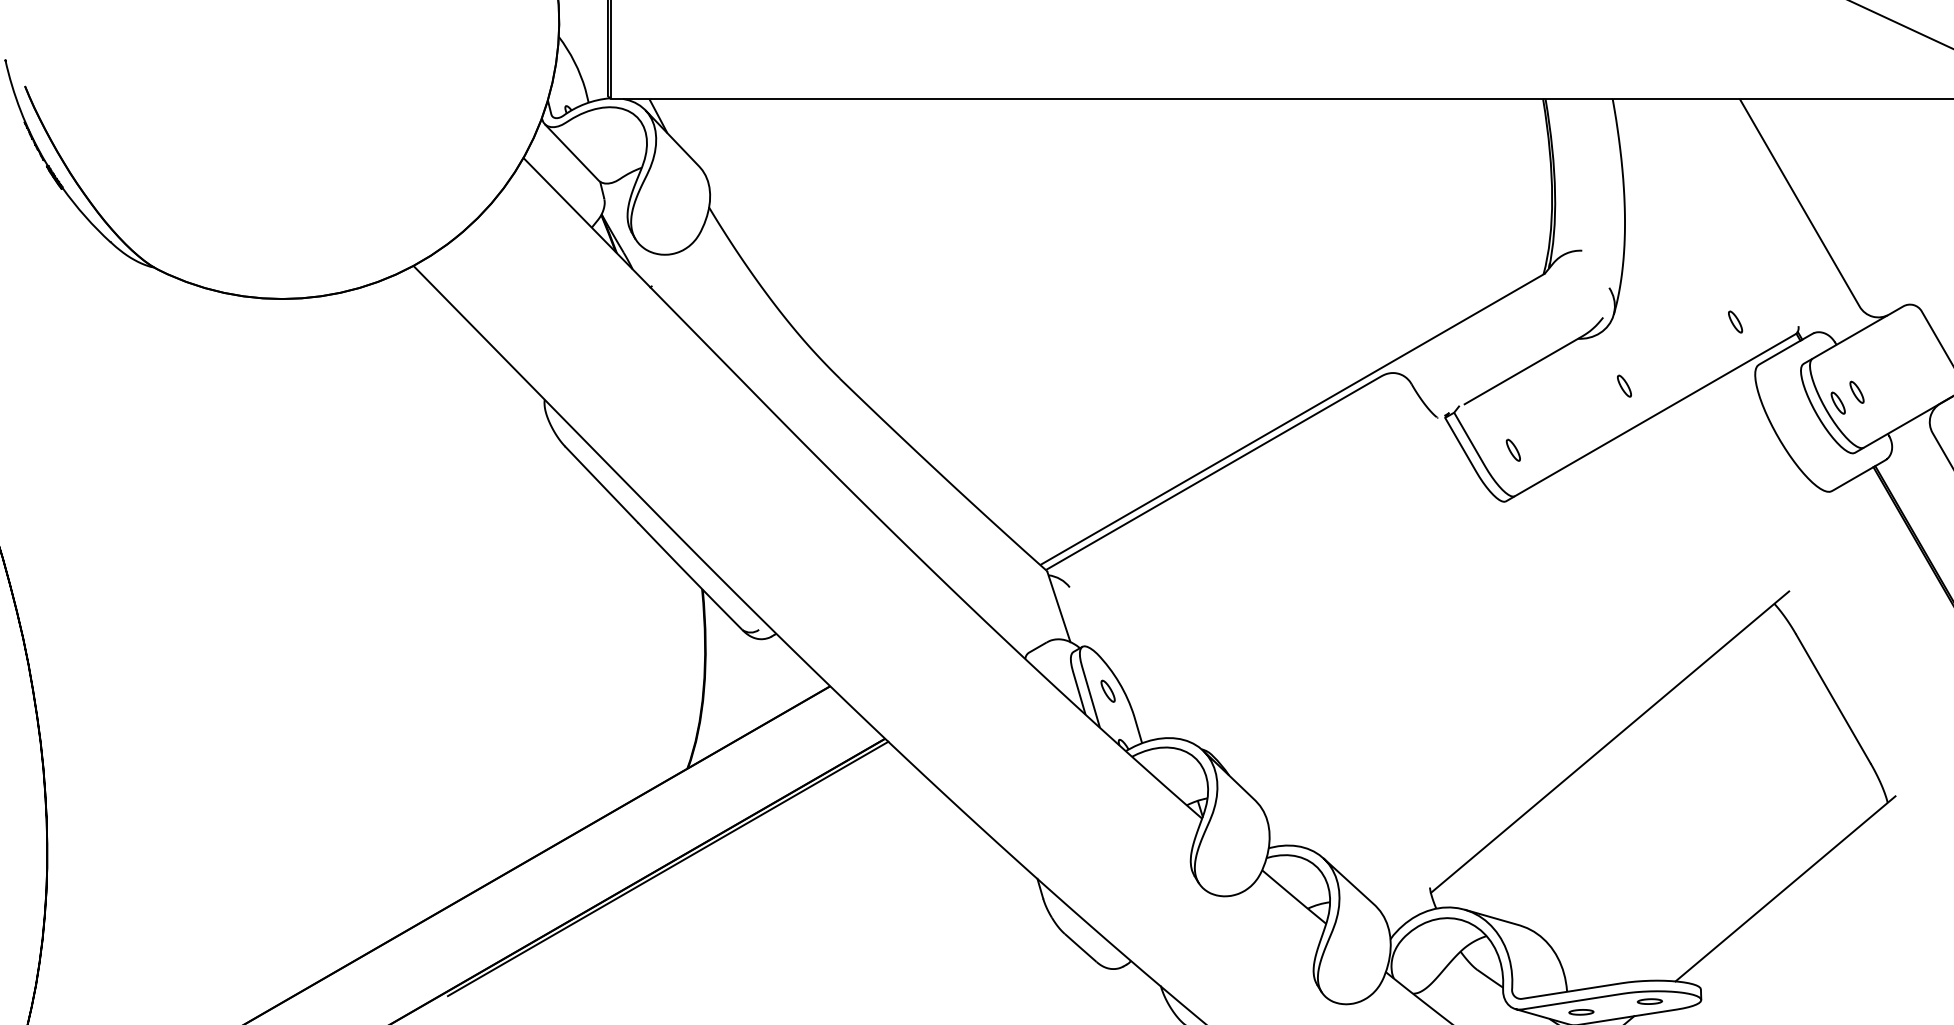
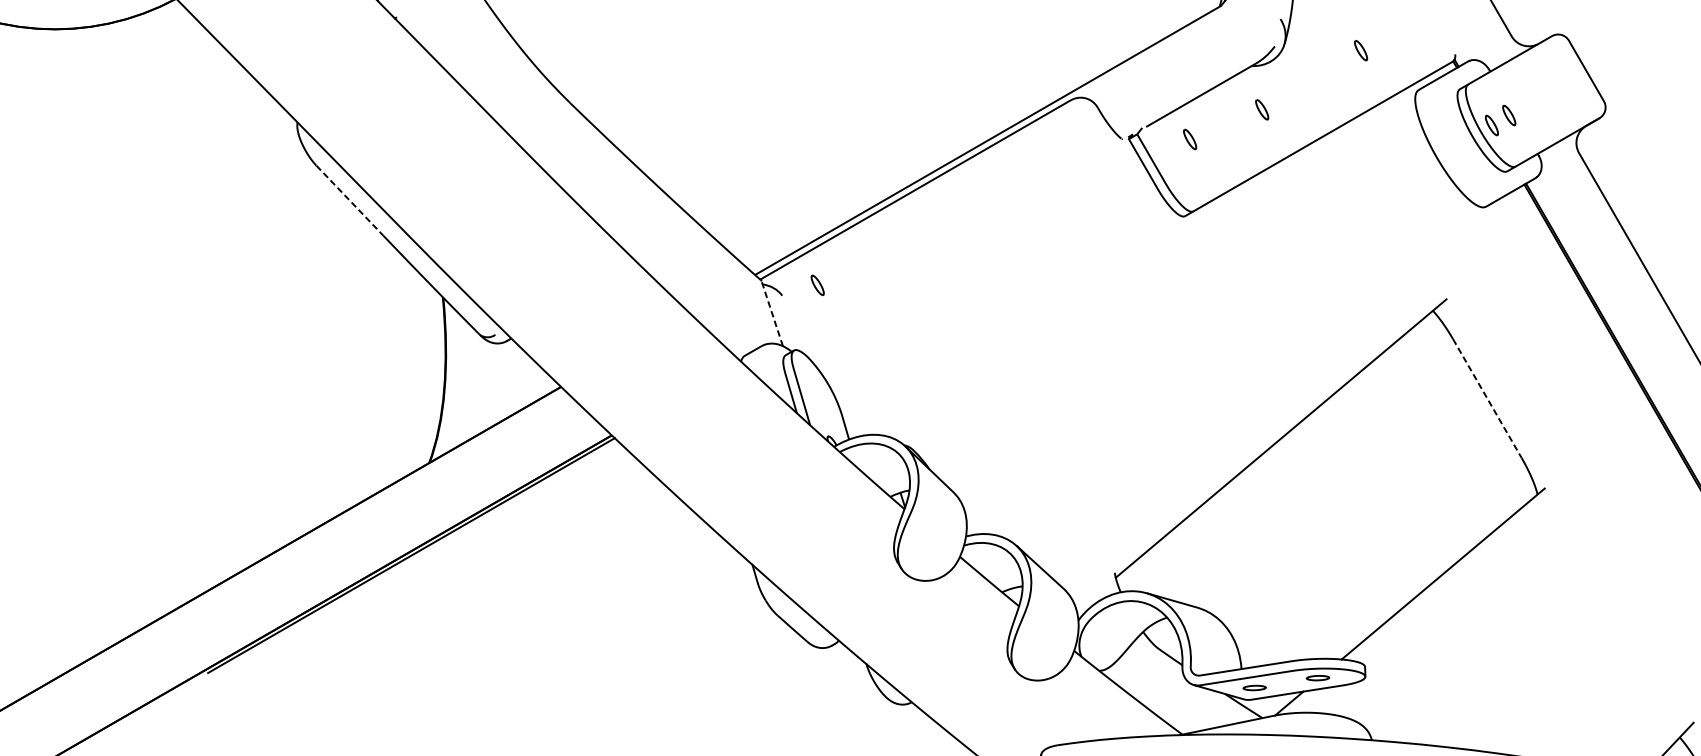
part: (1735, 321) -> (1361, 50), moved
part: (1624, 385) -> (1262, 109), moved
part: (1512, 449) -> (1189, 138), moved
line: (601, 485) -> (349, 201), solid -> dashed
line: (1058, 607) -> (771, 314), solid -> dashed
part: (1107, 690) -> (817, 284), moved
line: (1833, 699) -> (1487, 399), solid -> dashed

